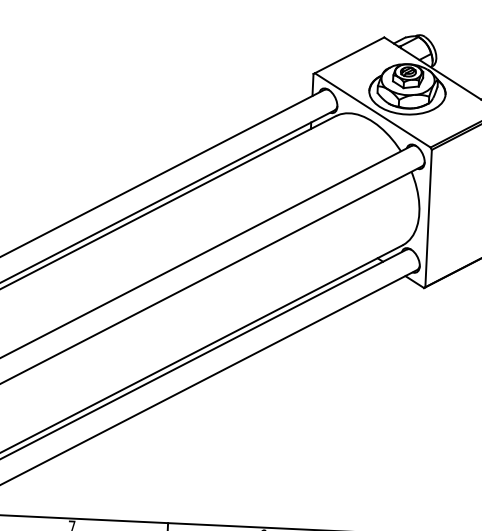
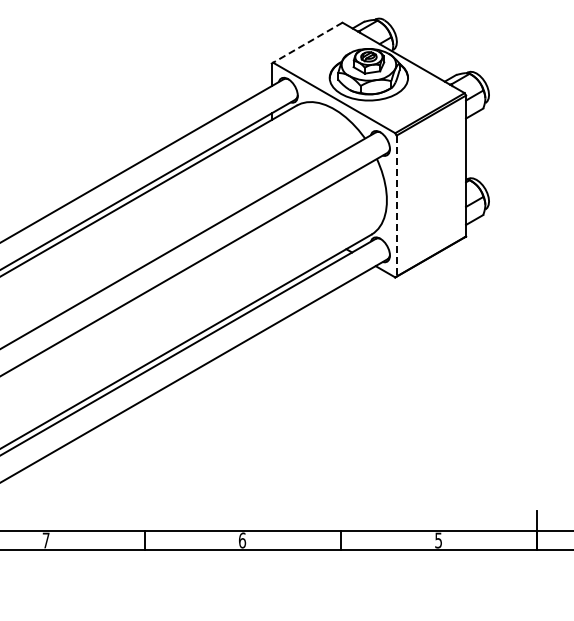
line: (349, 55) -> (307, 42), solid -> dashed
line: (428, 218) -> (396, 206), solid -> dashed

